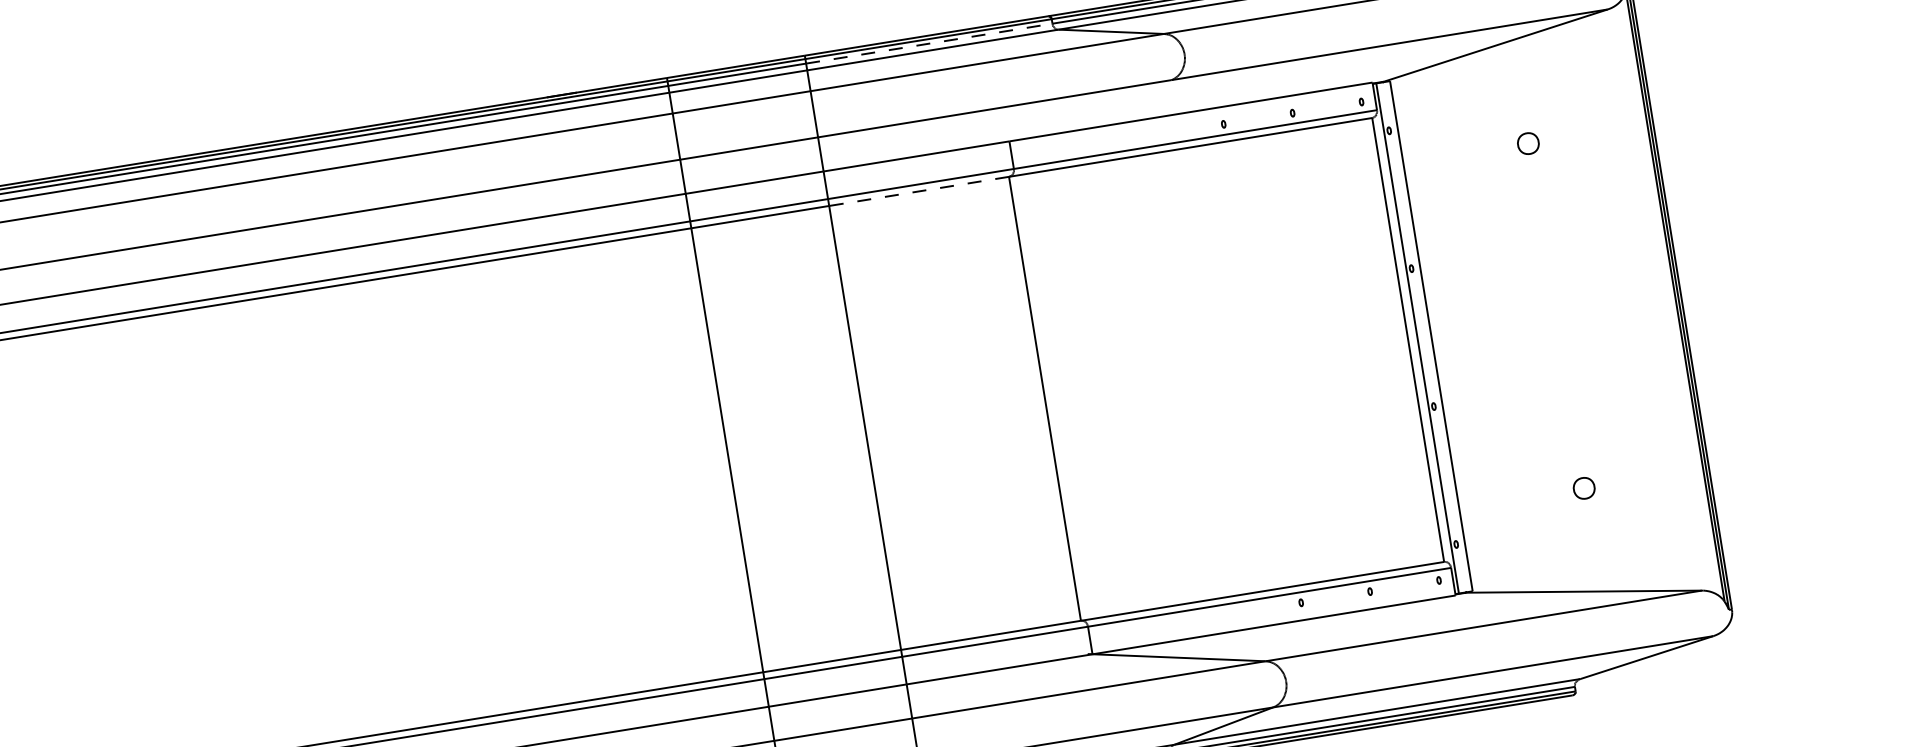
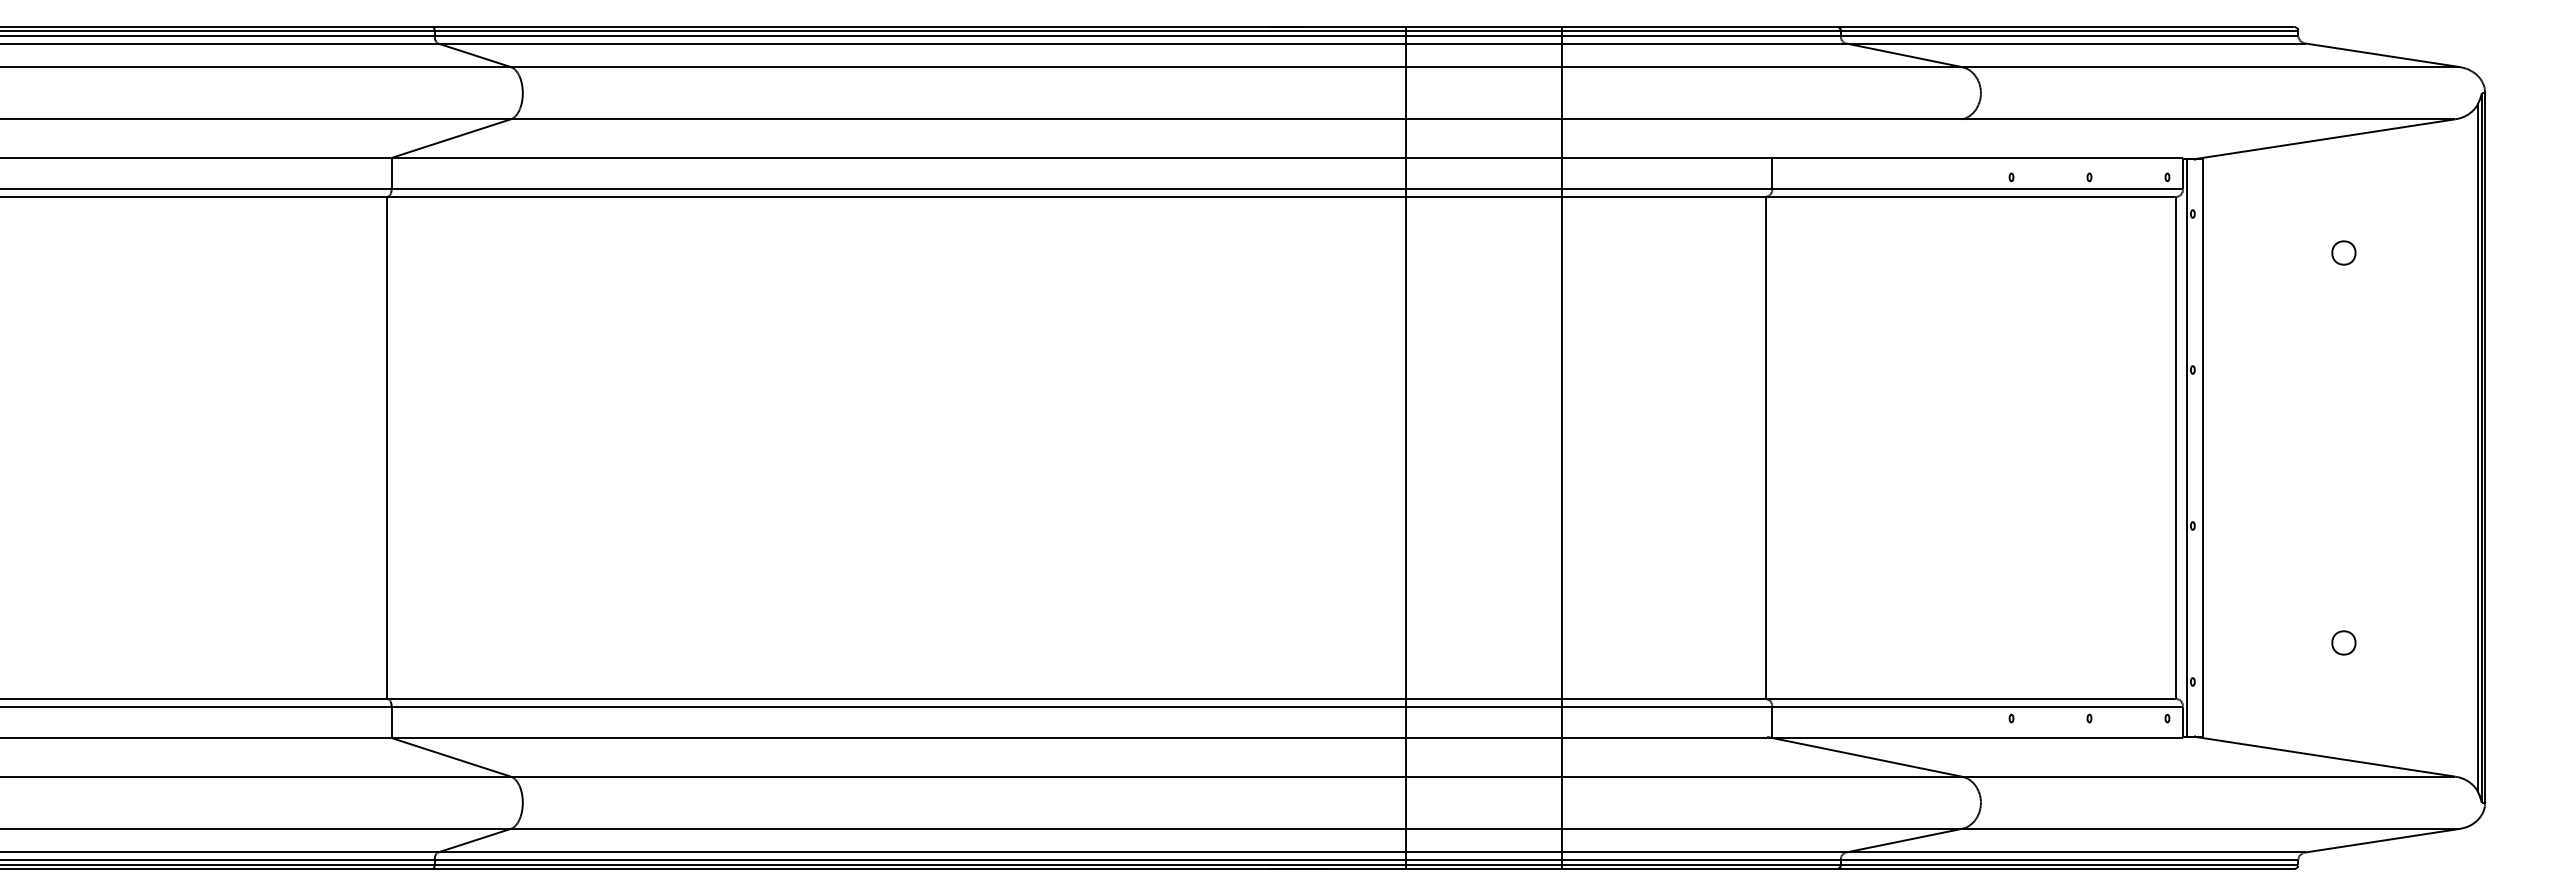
line: (929, 43) -> (1701, 35), dashed -> solid
line: (918, 191) -> (1663, 196), dashed -> solid

